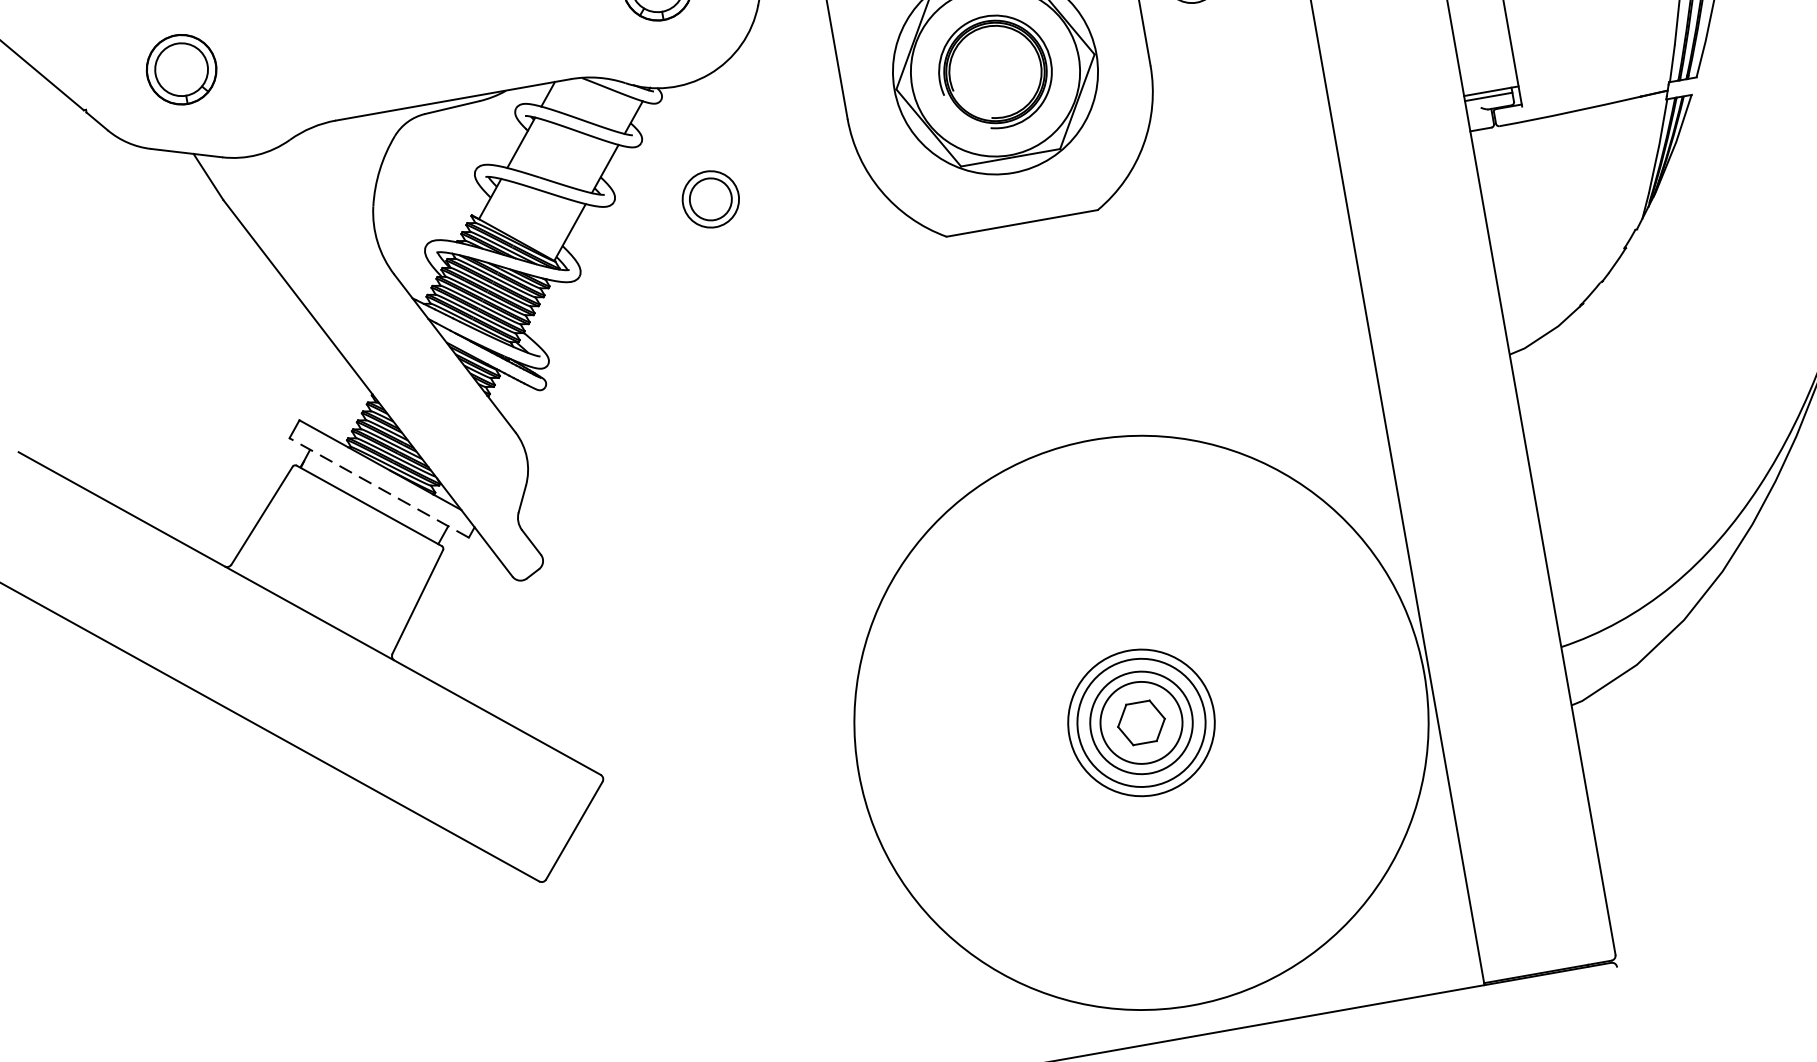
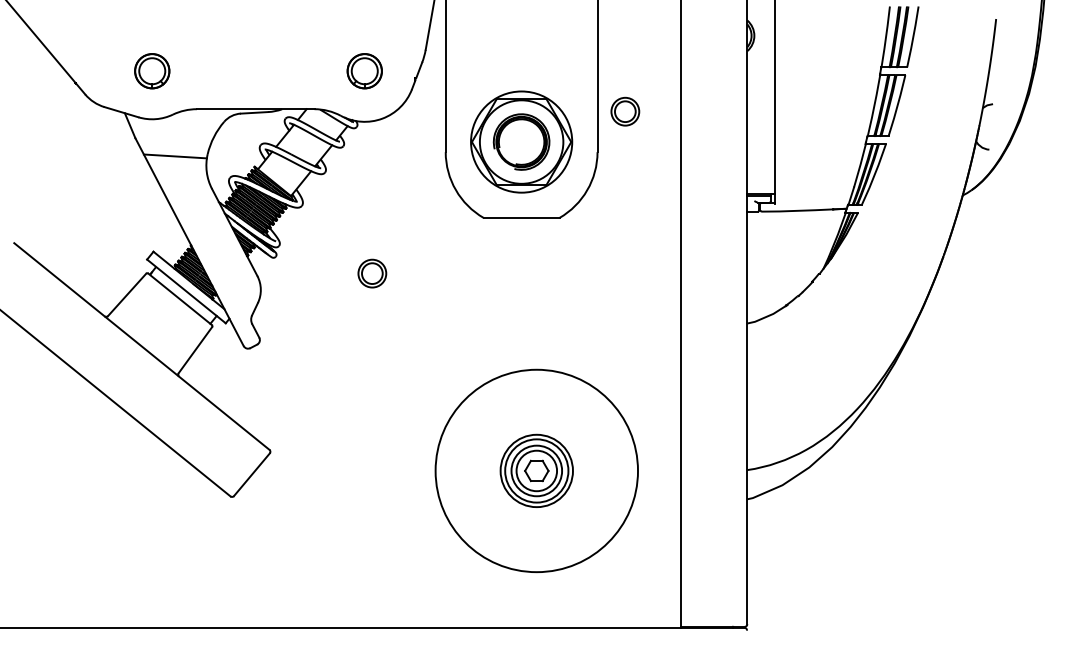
part: (182, 70) -> (152, 71), moved
part: (711, 199) -> (372, 273), moved
line: (307, 222) -> (174, 156), added
line: (379, 488) -> (186, 291), dashed -> solid
circle: (1140, 722) -> (536, 470), size x0.71

